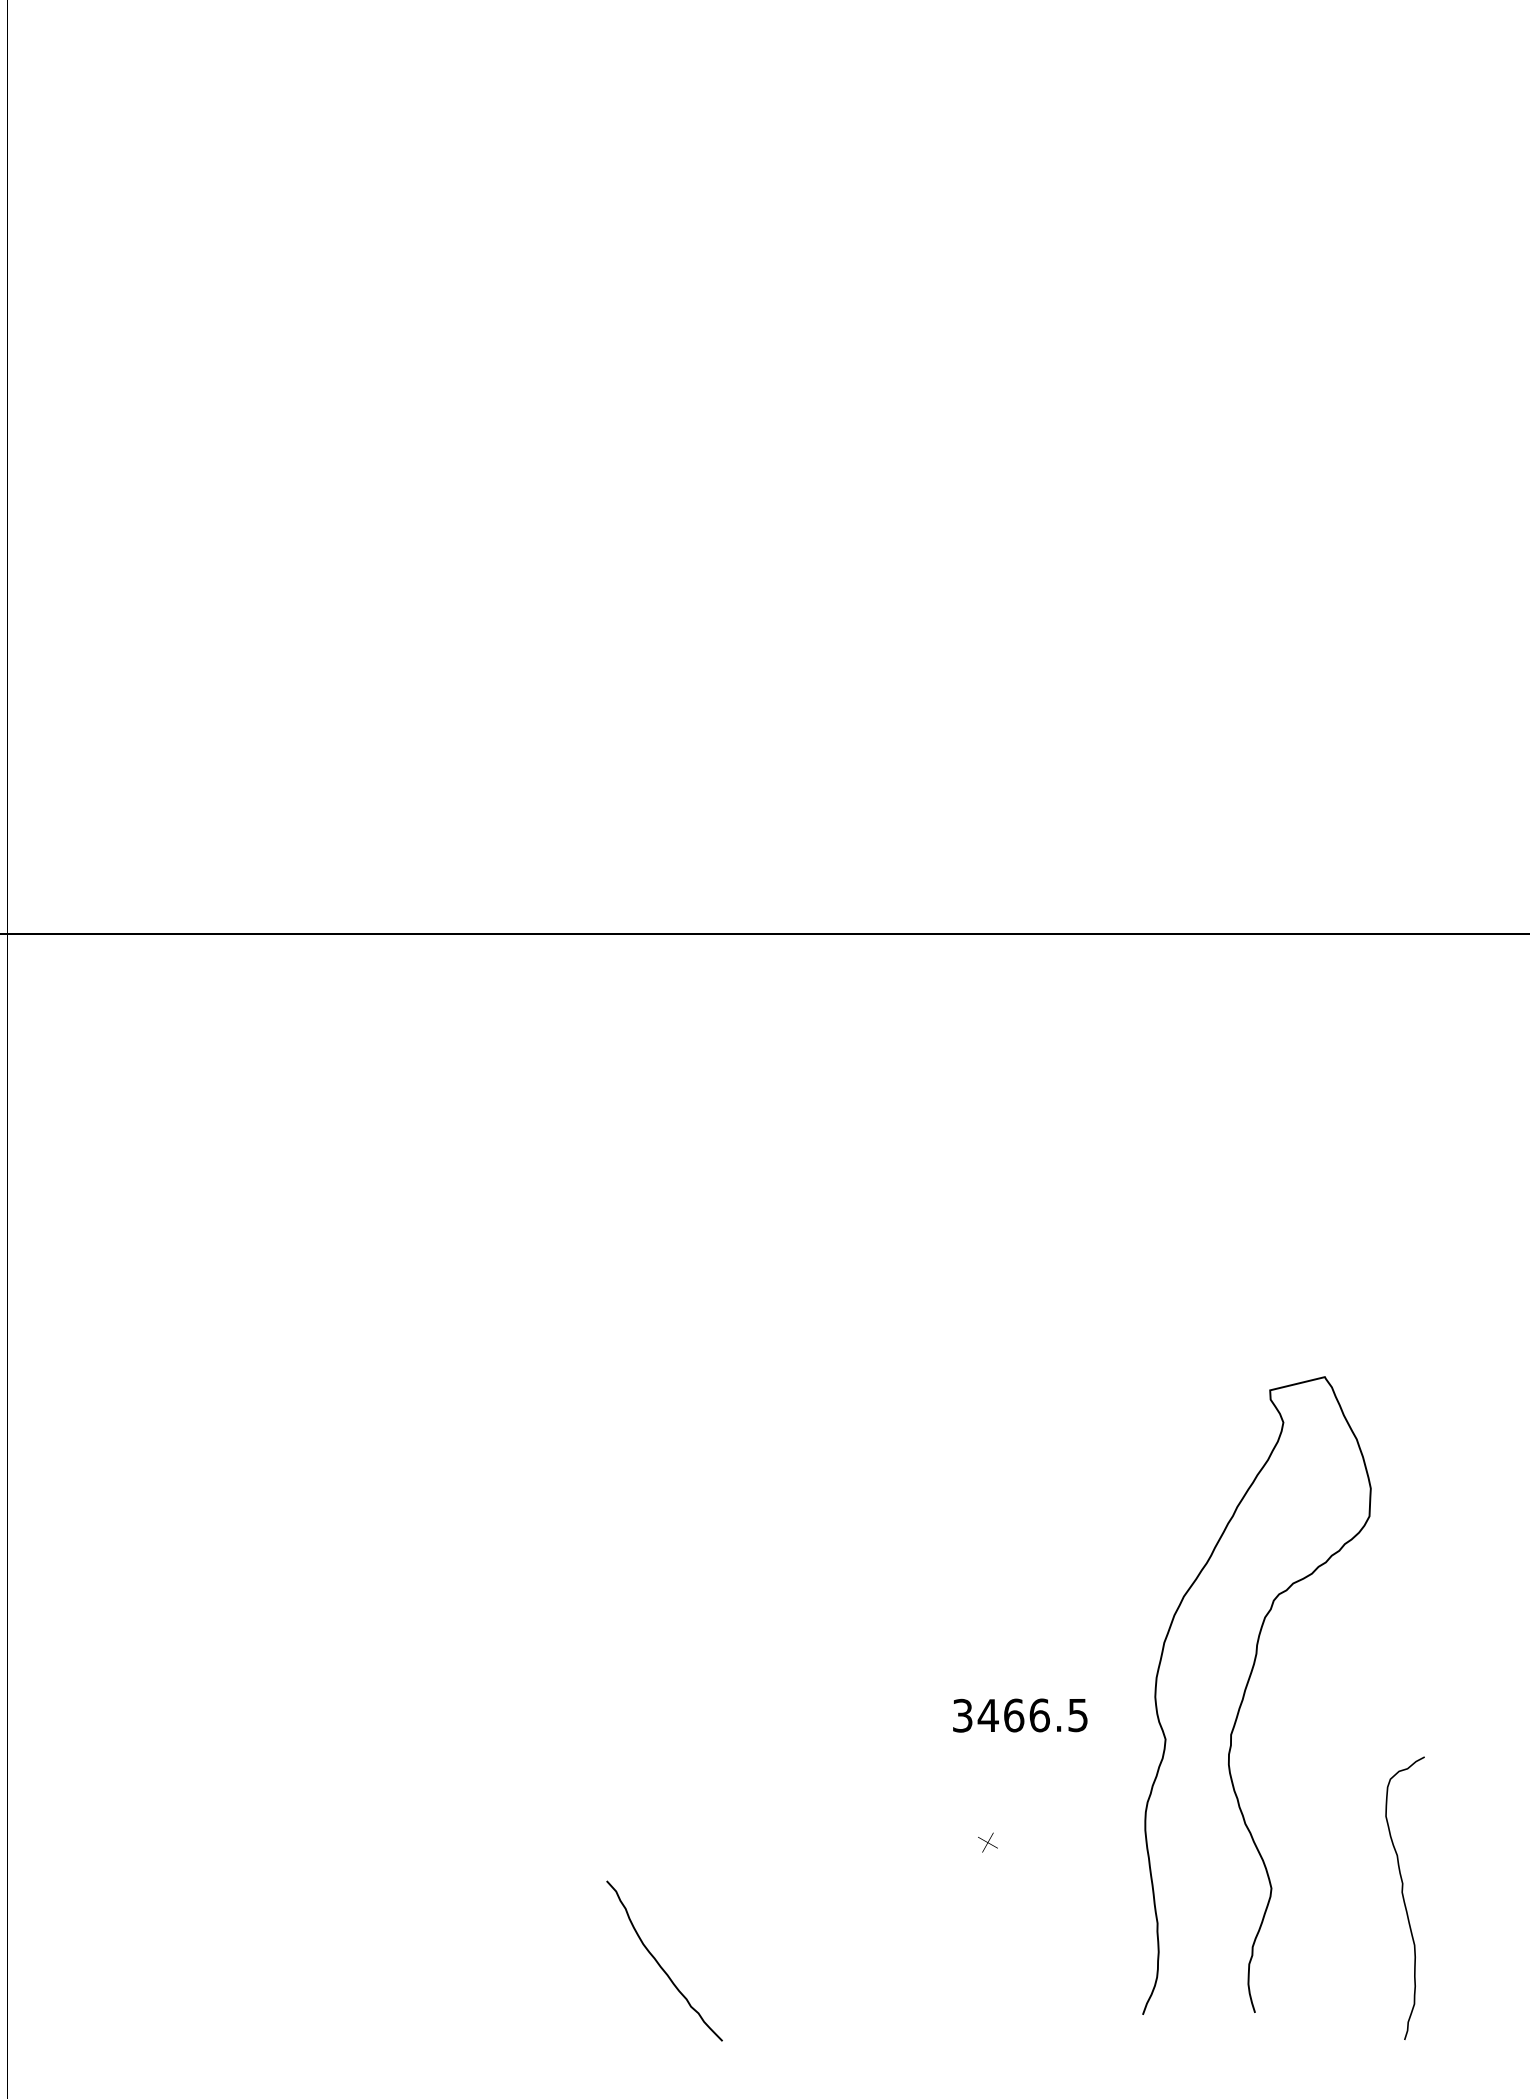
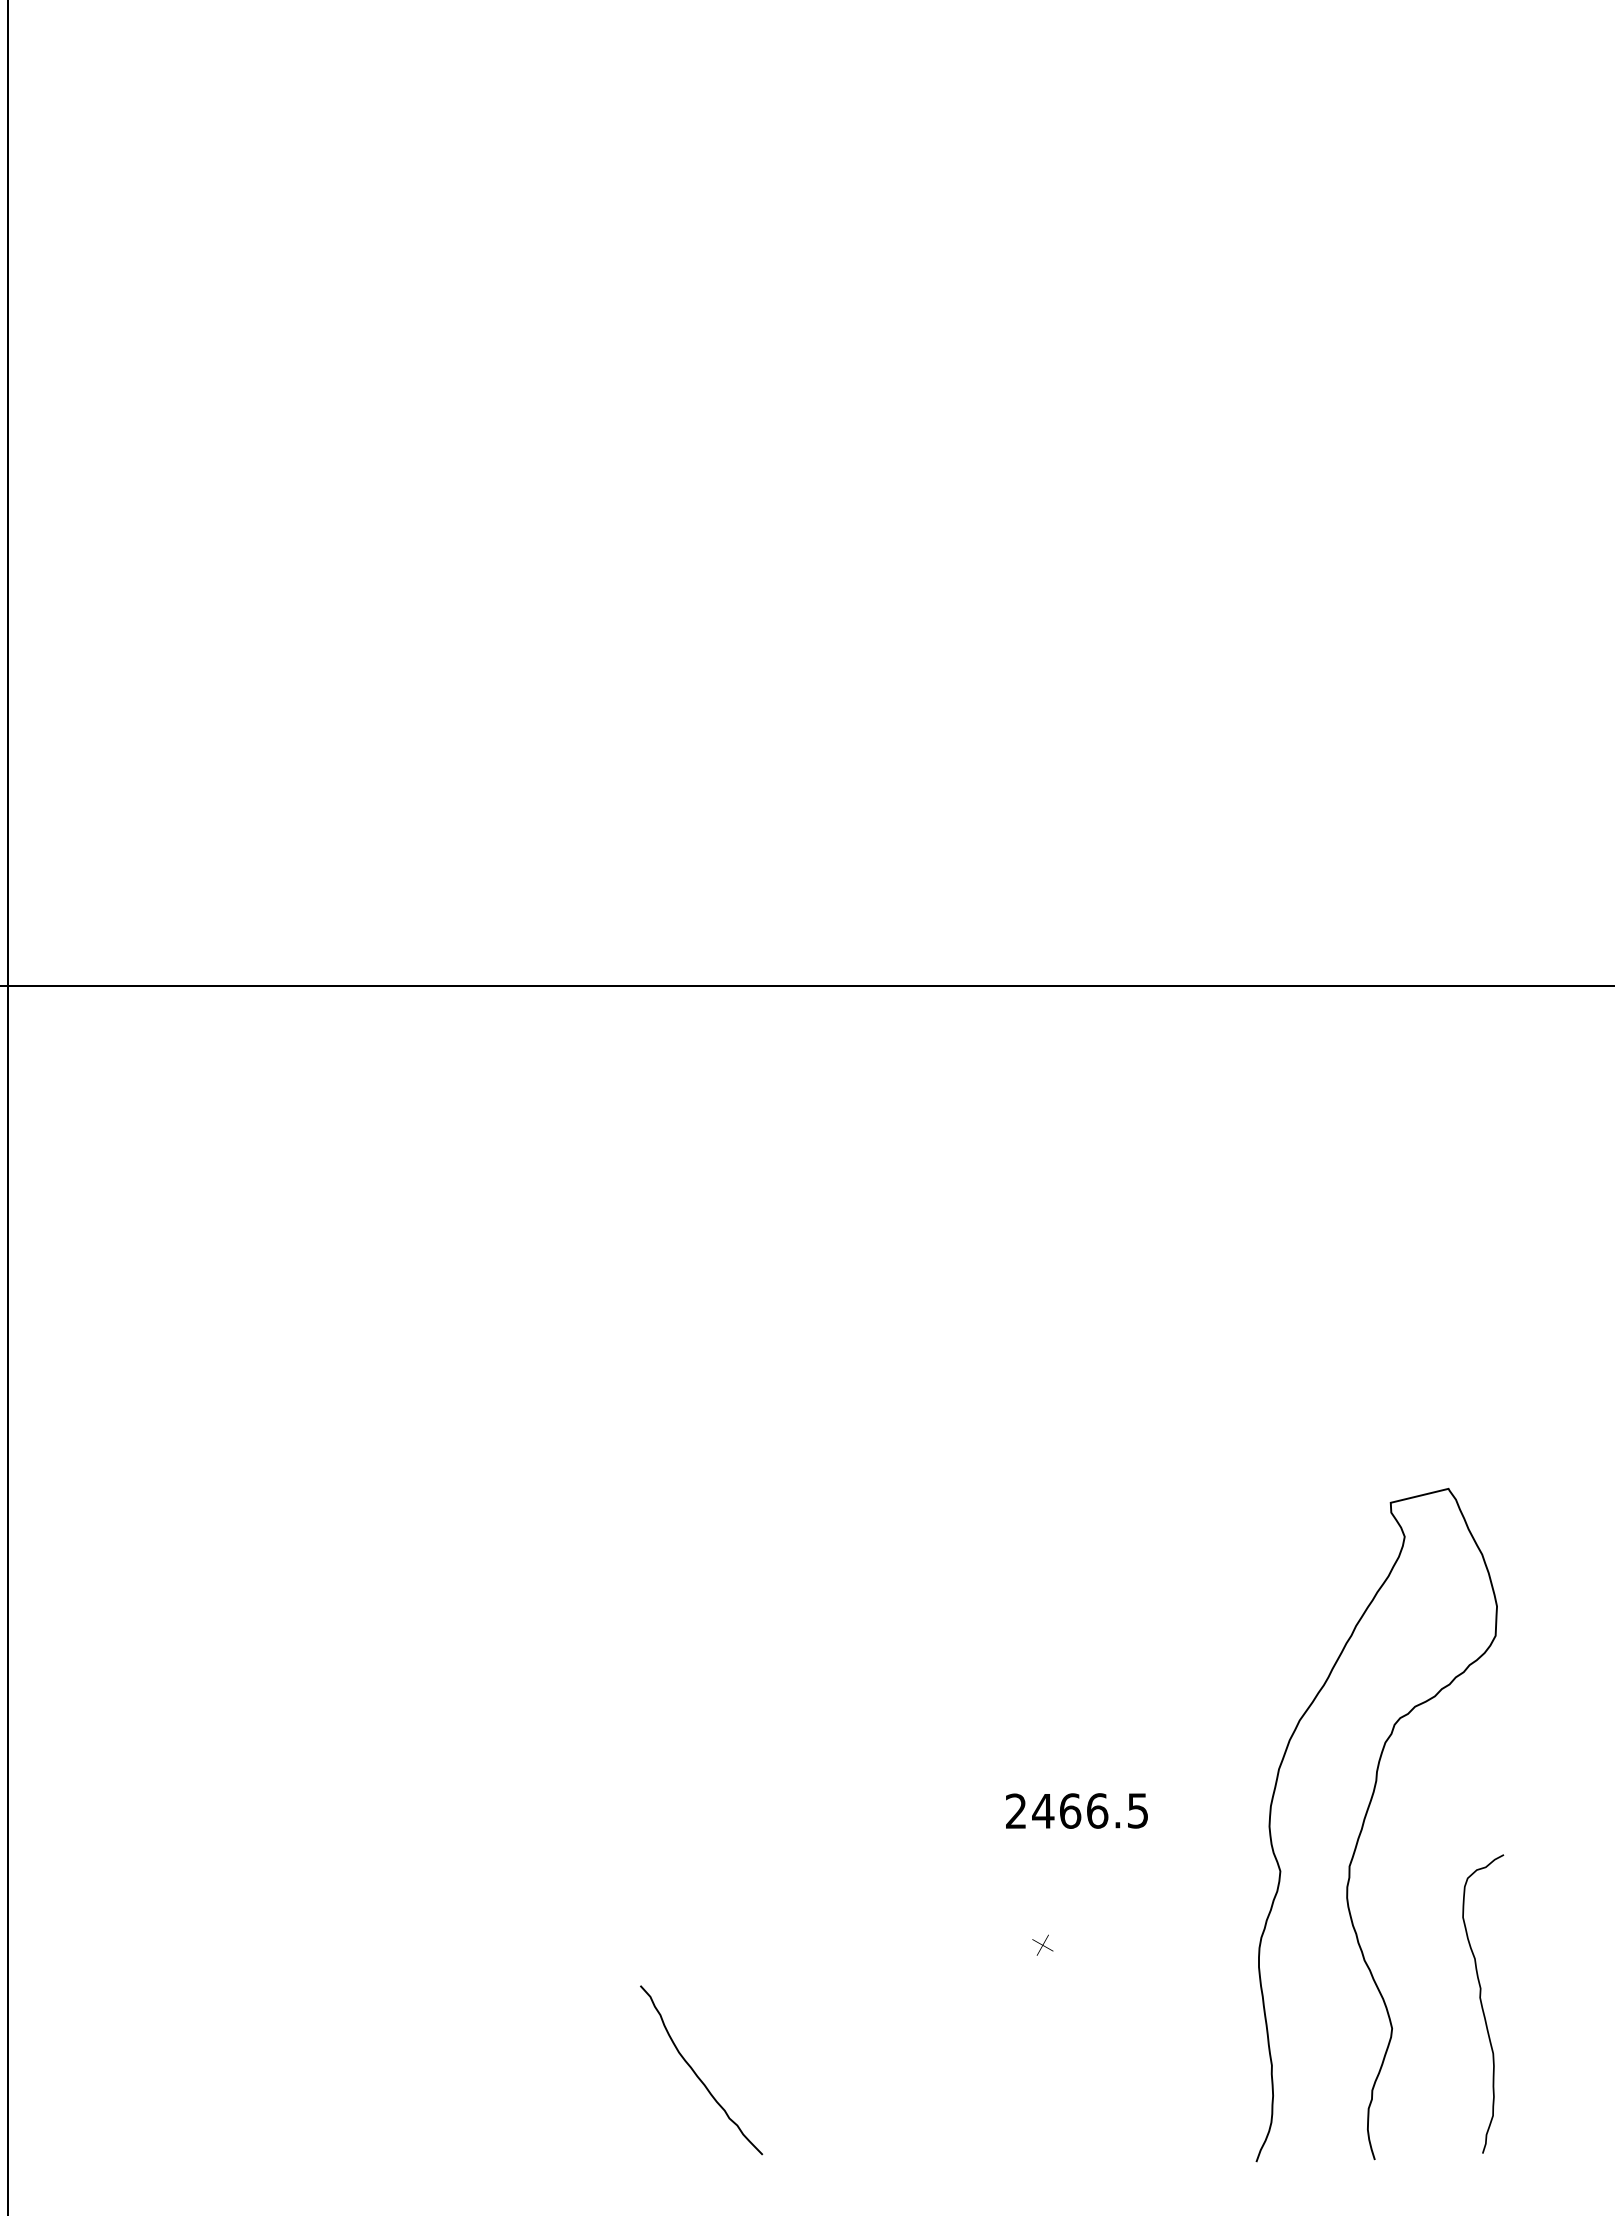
curve: (1246, 1691) -> (1365, 1820), moved
text: (962, 1715) -> (1016, 1811), 3466.5 -> 2466.5

